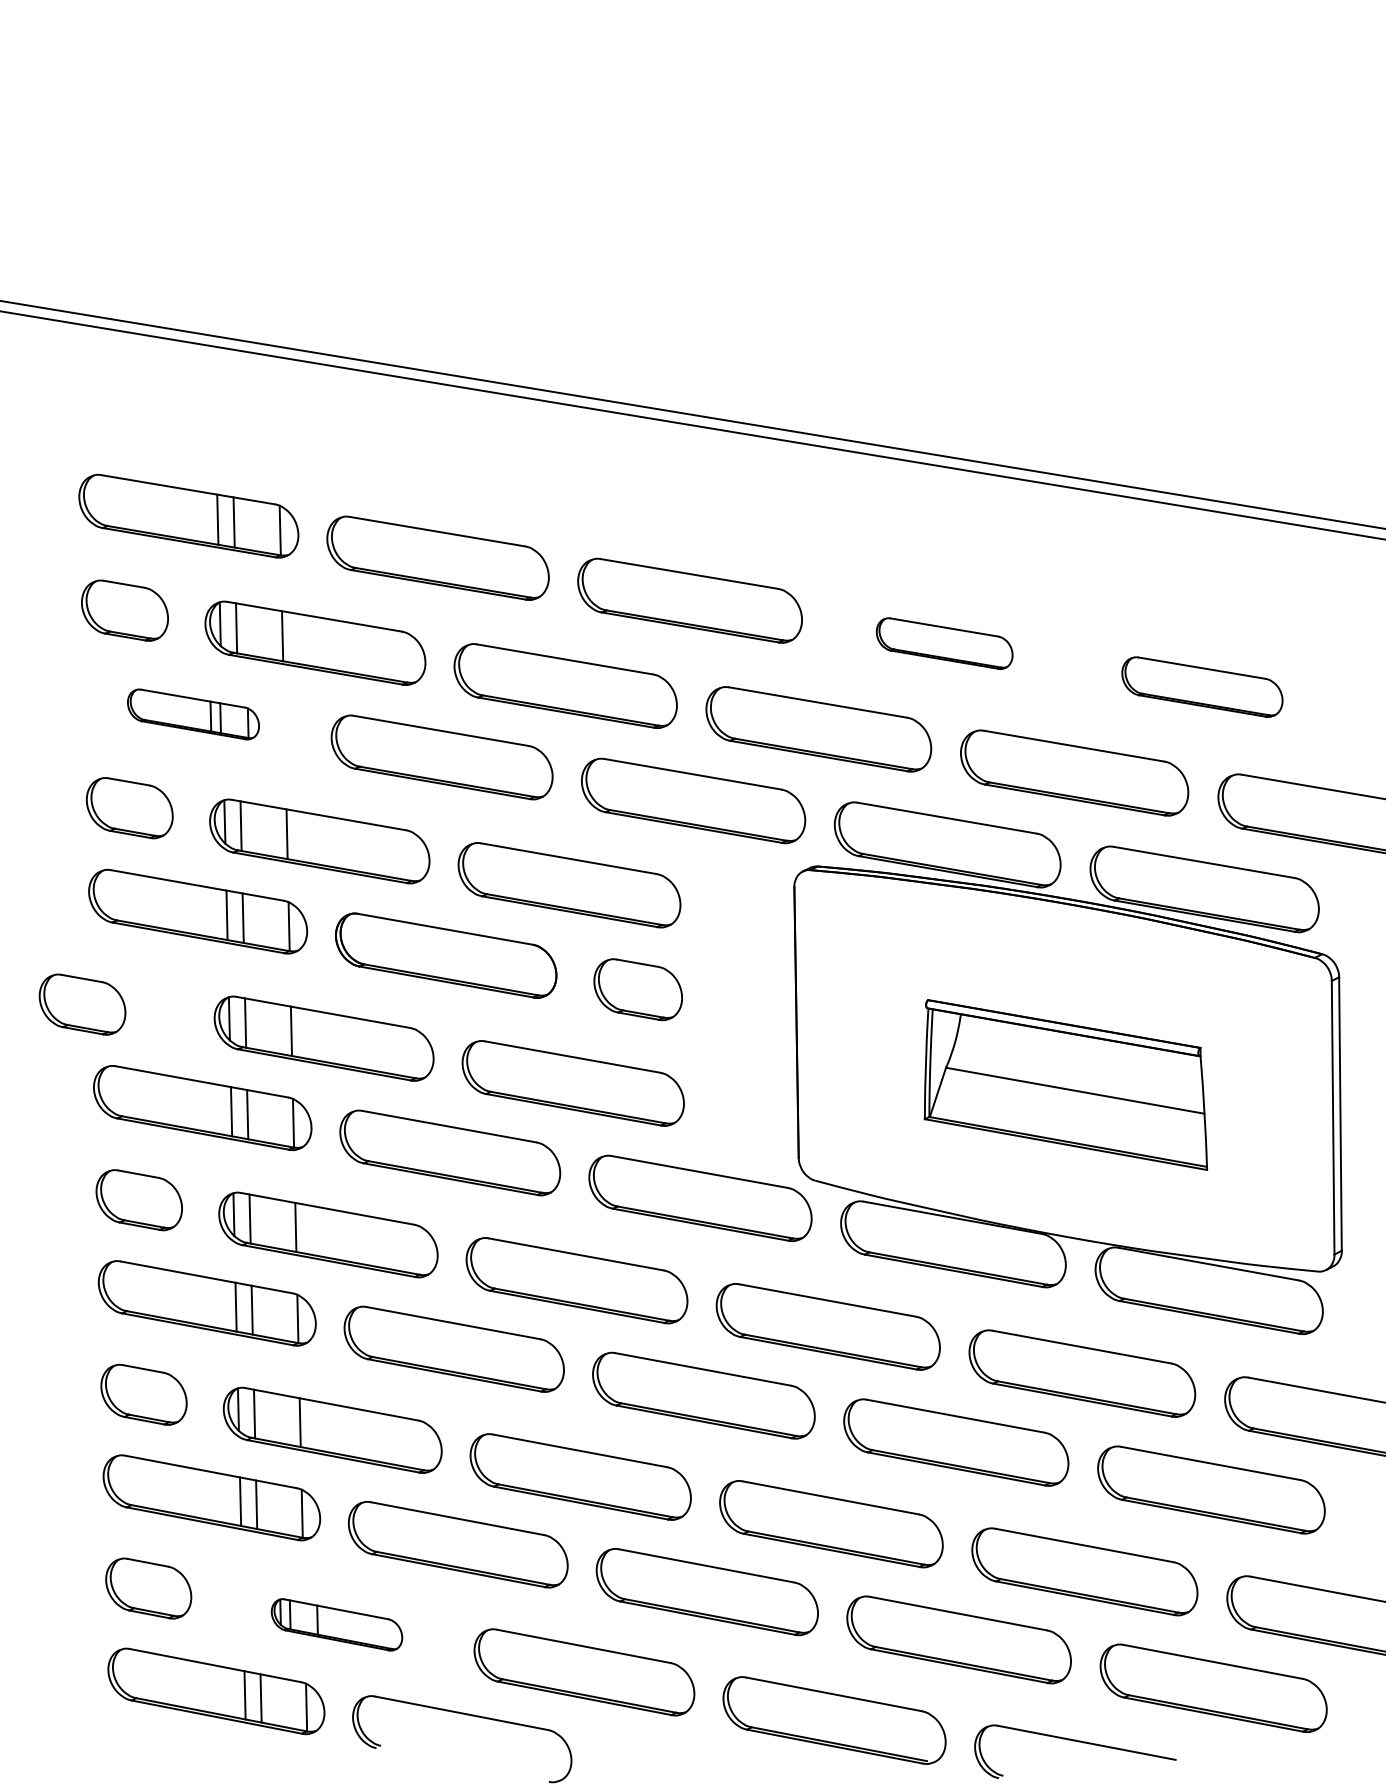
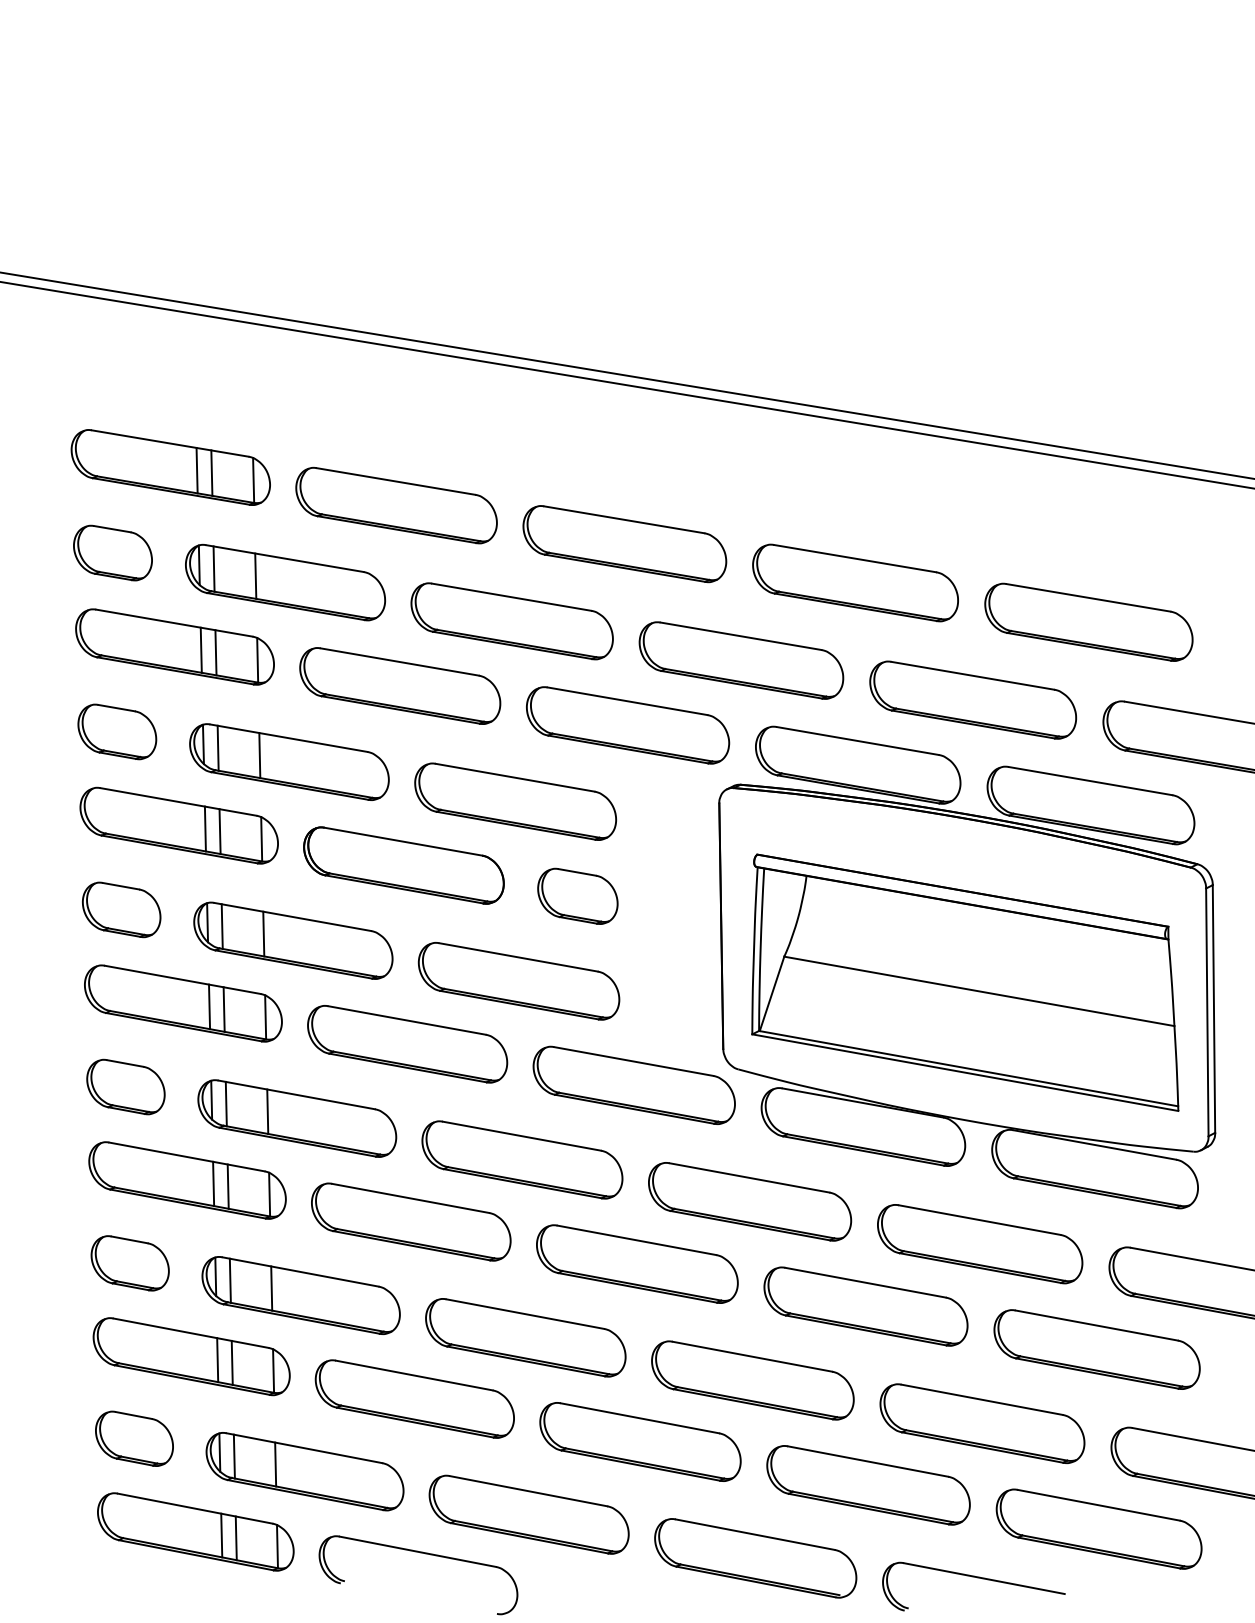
part: (944, 643) -> (855, 582), size x1.67
part: (1202, 686) -> (1089, 621), size x1.43
part: (193, 714) -> (175, 647), size x1.67
part: (82, 1004) -> (121, 909), moved
part: (1065, 1084) -> (964, 982), size x1.67
part: (336, 1624) -> (304, 1471), size x1.67

